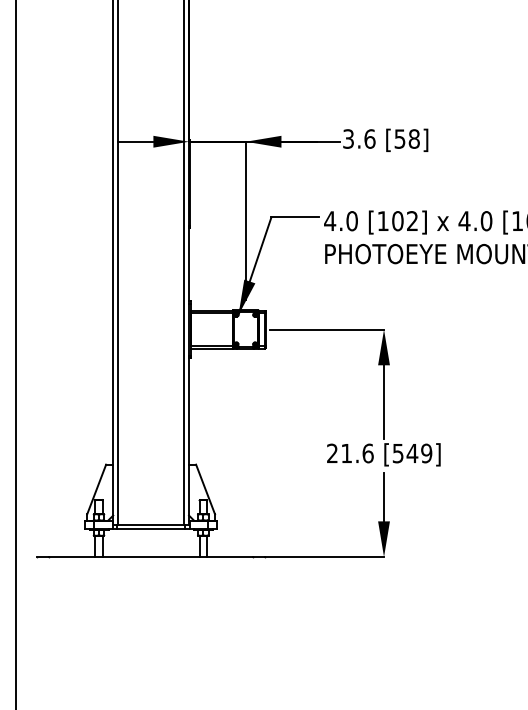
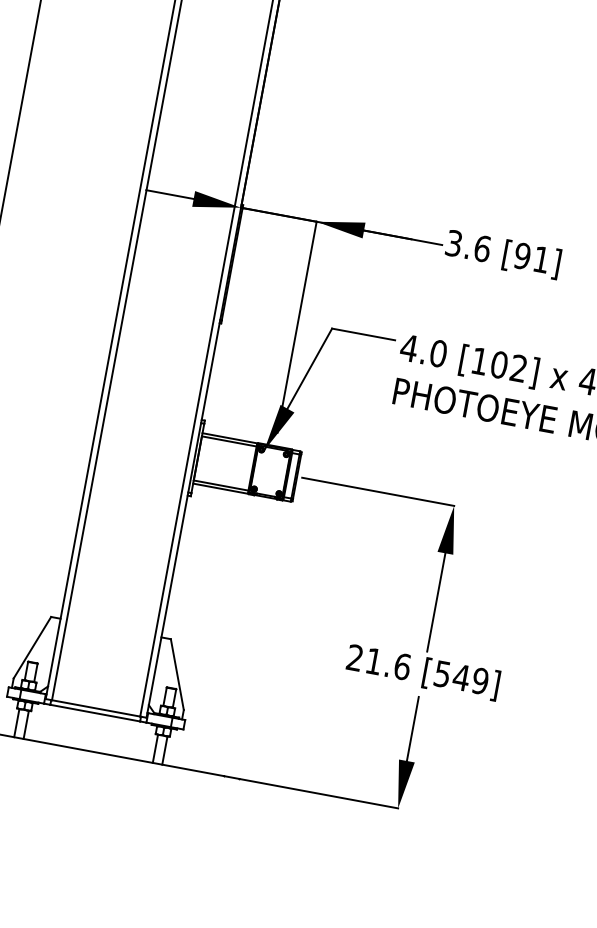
text: (406, 138) -> (531, 257), [58] -> [91]

